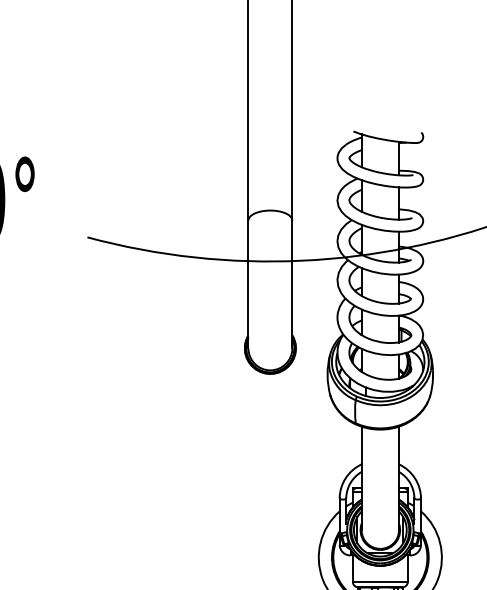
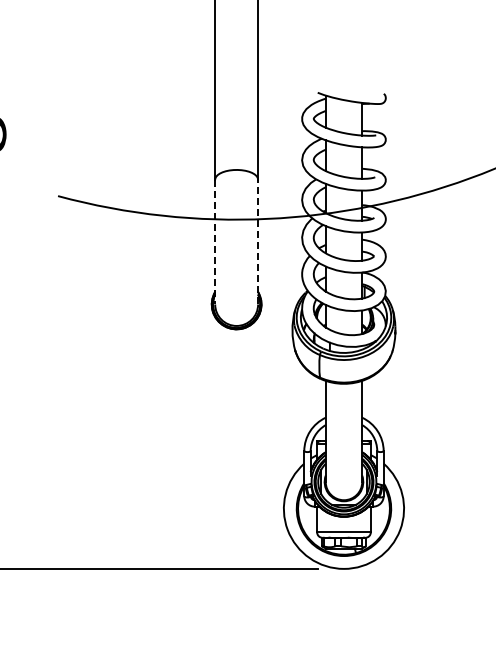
line: (292, 283) -> (258, 241), solid -> dashed
line: (248, 284) -> (215, 242), solid -> dashed

